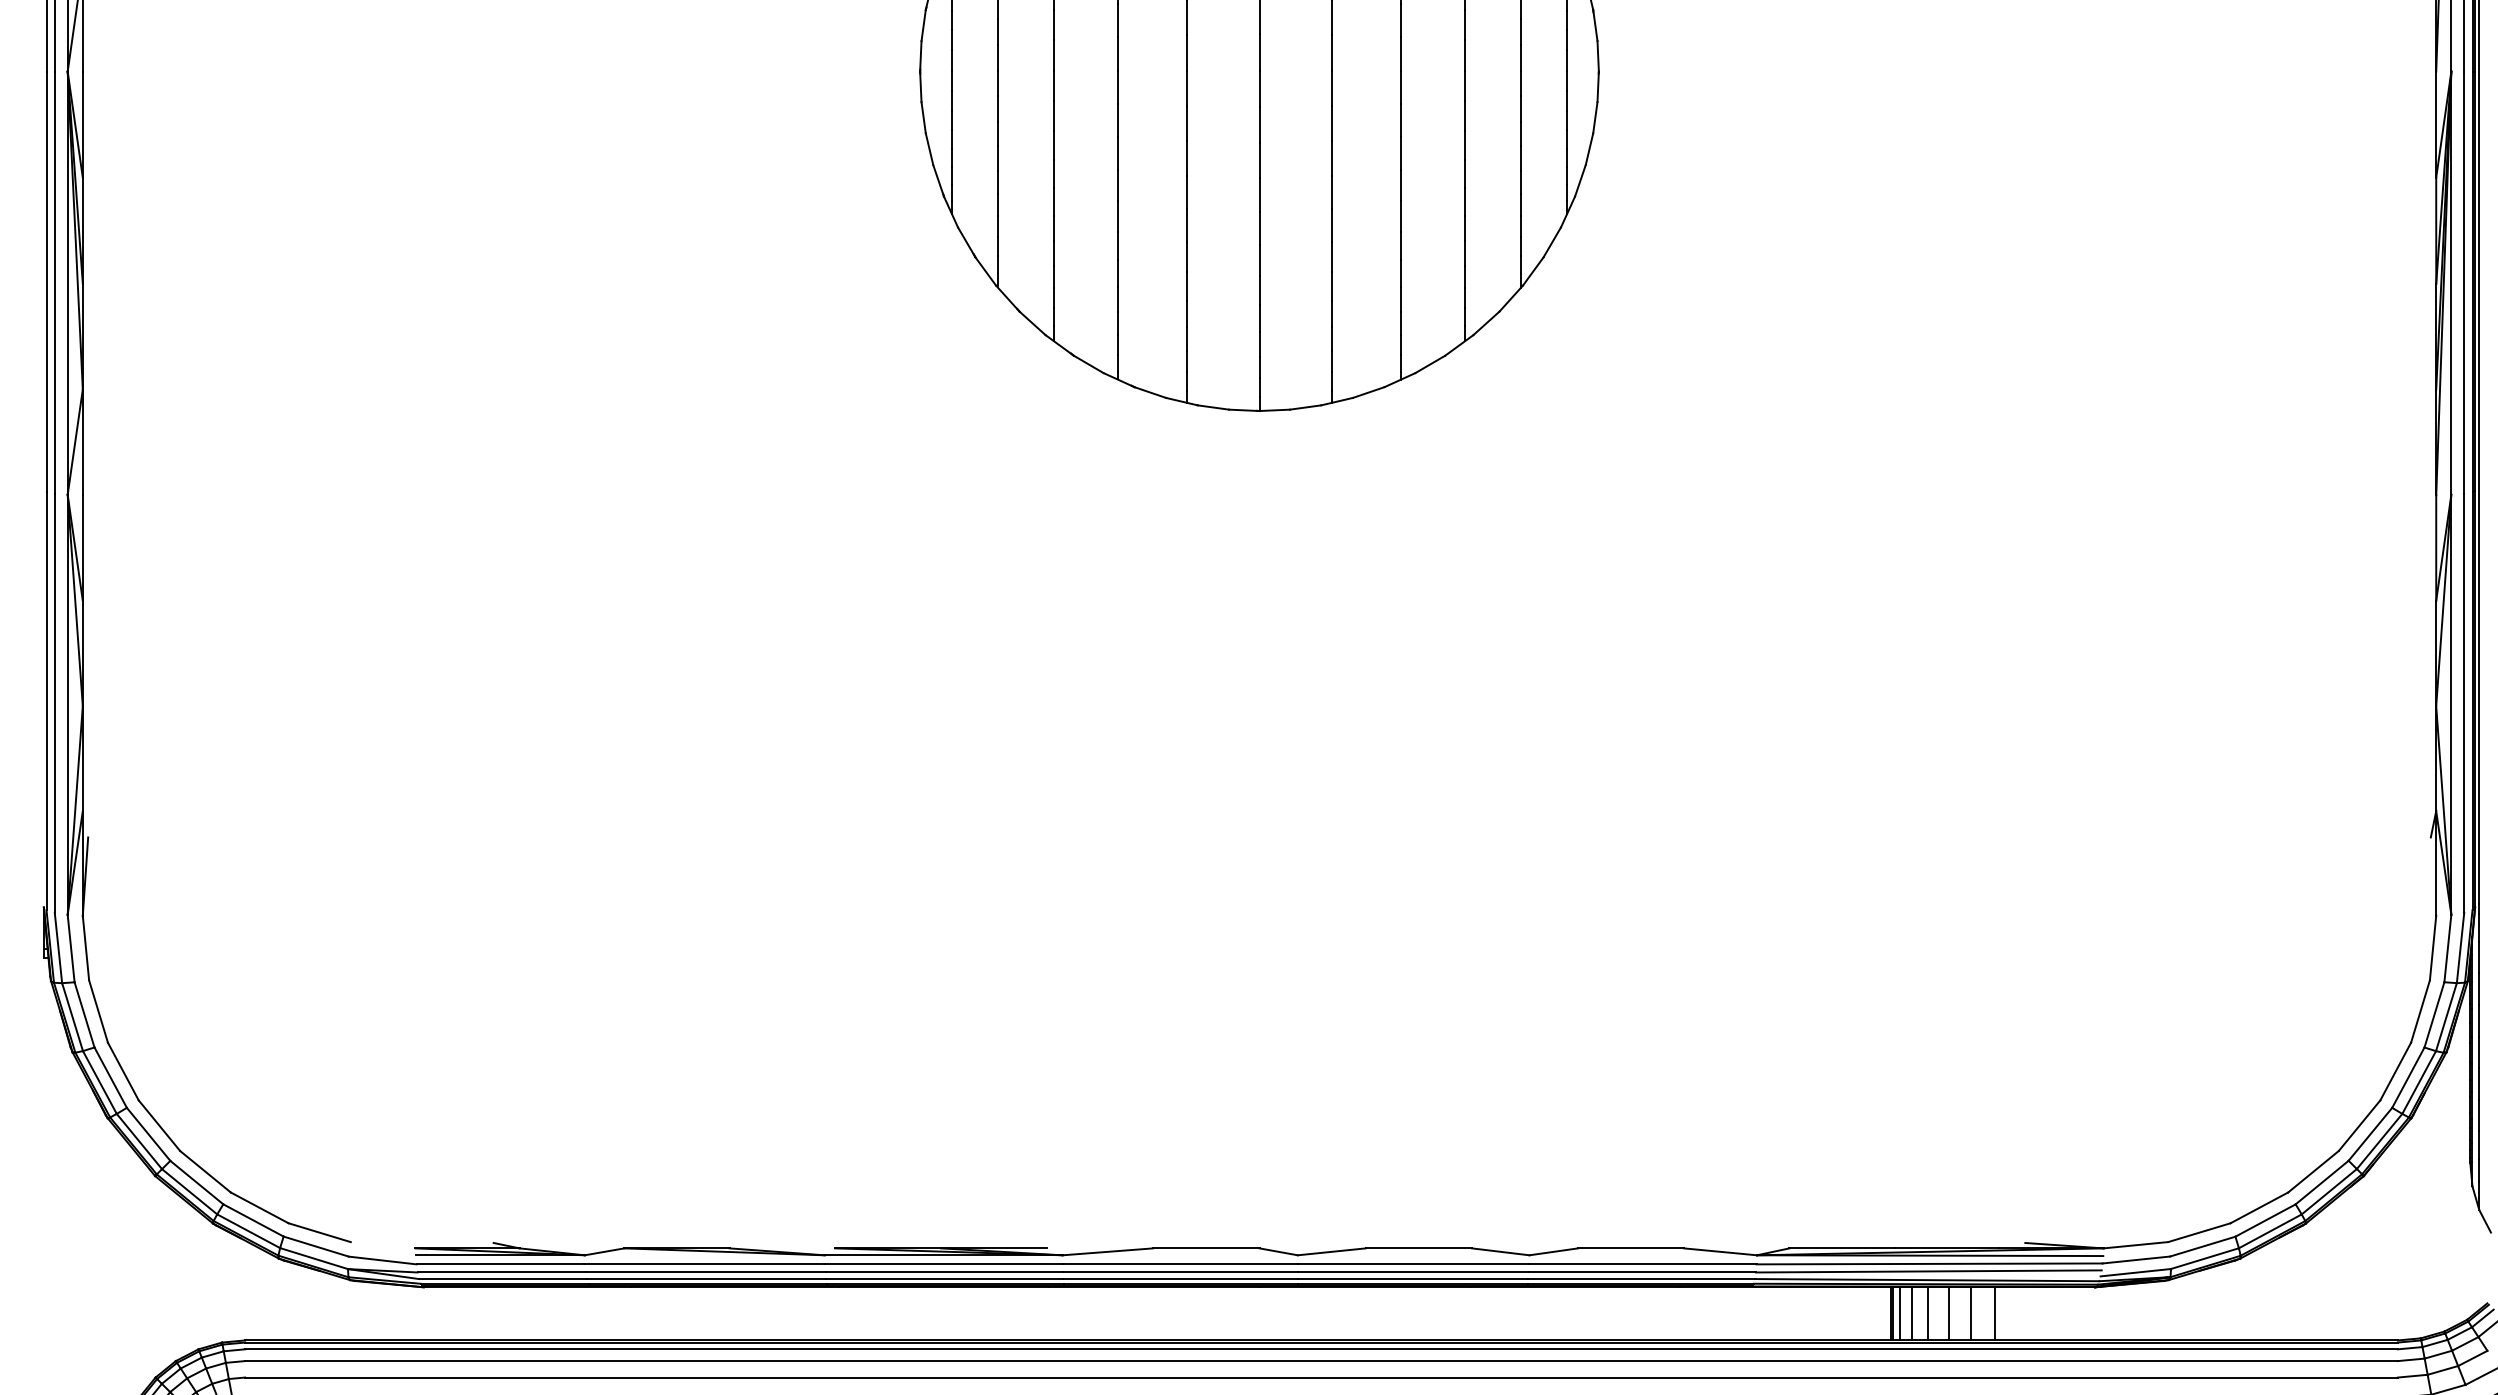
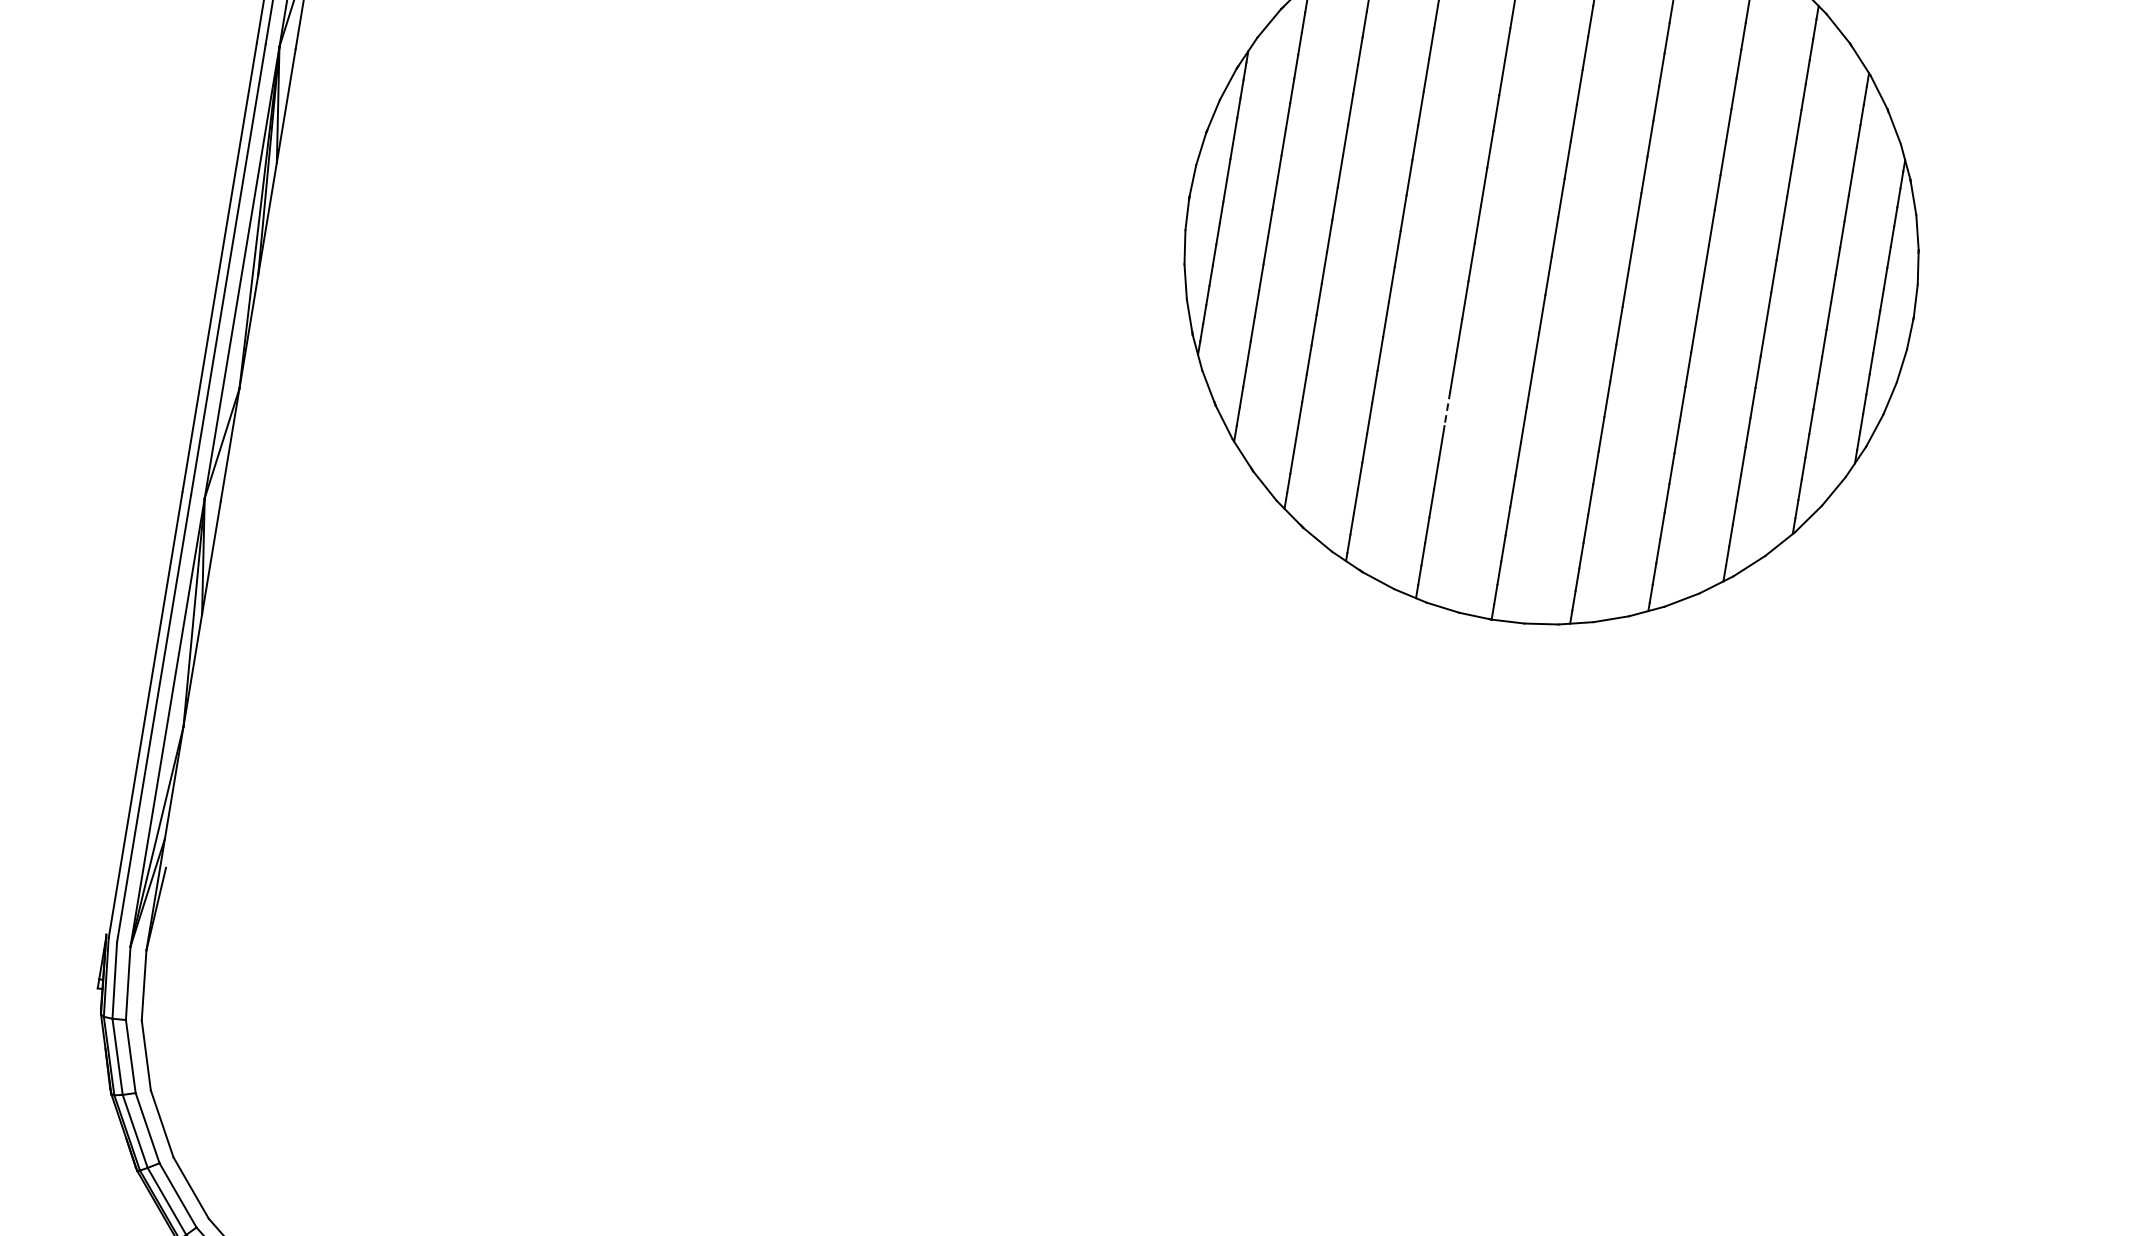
line: (1187, 226) -> (1447, 409), solid -> dashed

